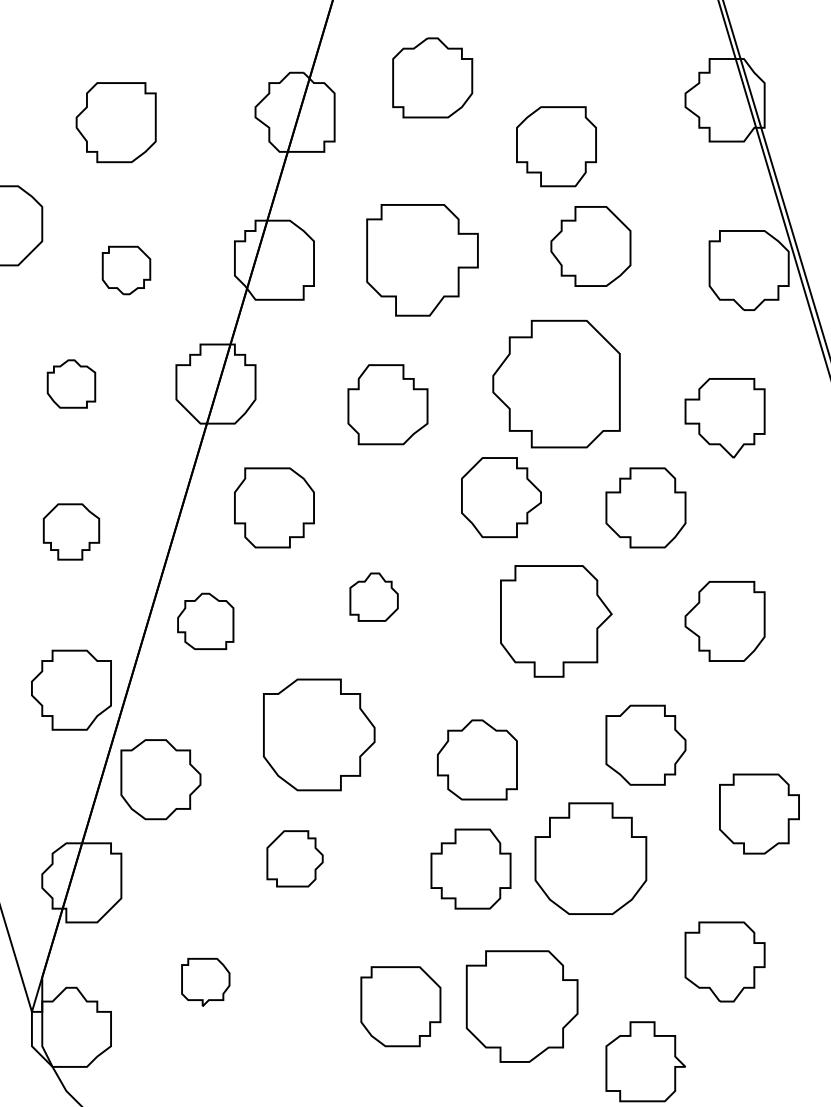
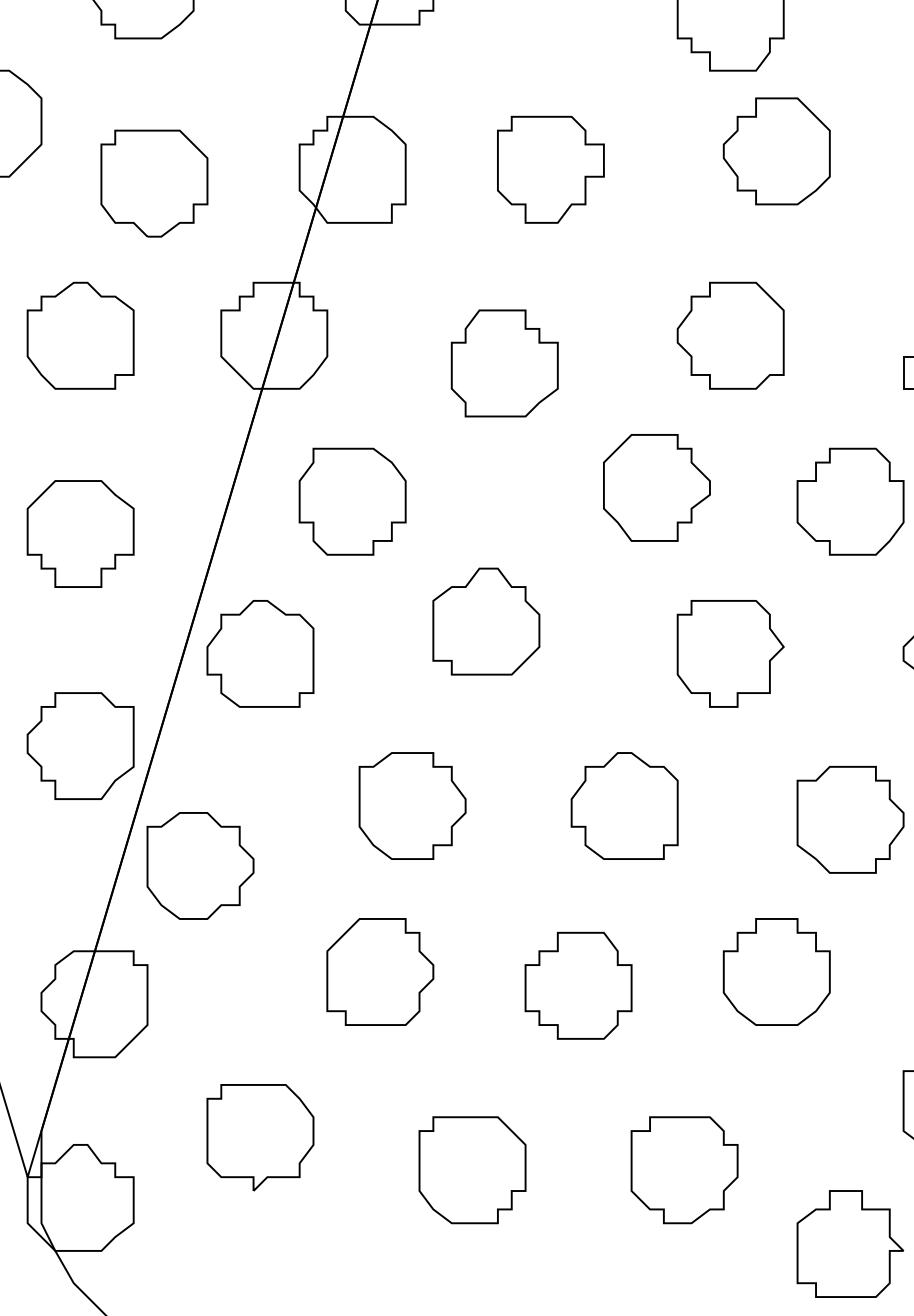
part: (421, 259) -> (549, 168), size x0.71
part: (126, 270) -> (154, 183), size x1.67
part: (71, 383) -> (80, 335), size x1.67
part: (556, 383) -> (730, 335), size x0.62
part: (71, 531) -> (80, 533), size x1.43
part: (373, 596) -> (485, 620), size x1.67
part: (205, 621) -> (260, 653), size x1.43
part: (556, 621) -> (730, 653), size x0.71
part: (318, 734) -> (411, 805), size x0.71
part: (477, 759) -> (624, 805), moved
part: (294, 858) -> (379, 971), size x1.43
part: (590, 858) -> (776, 971), size x0.71
part: (470, 868) -> (577, 985), moved
part: (205, 982) -> (260, 1137), size x1.67
part: (400, 1006) -> (472, 1169), moved
part: (521, 1006) -> (683, 1169), size x0.71

